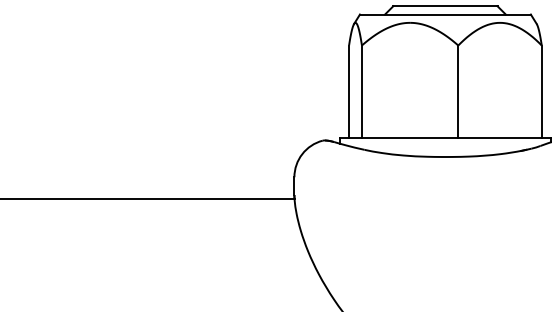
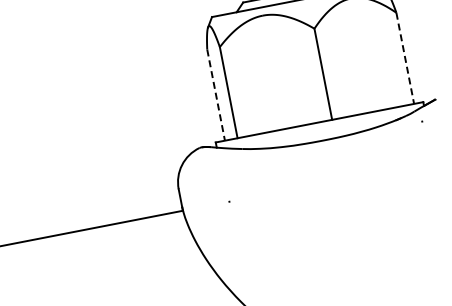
line: (349, 92) -> (216, 95), solid -> dashed
line: (541, 92) -> (405, 58), solid -> dashed

